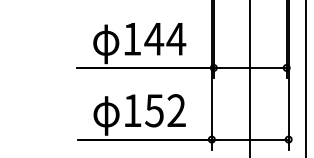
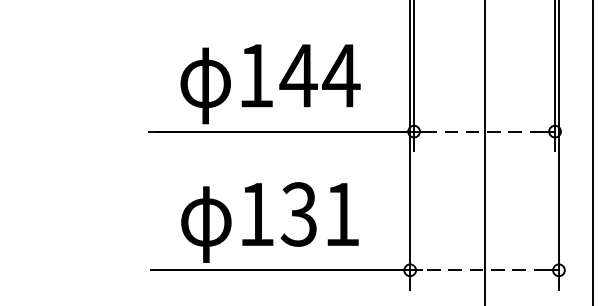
line: (249, 67) -> (483, 130), solid -> dashed
text: (165, 110) -> (320, 213), 152 -> 131
line: (249, 139) -> (483, 270), solid -> dashed

